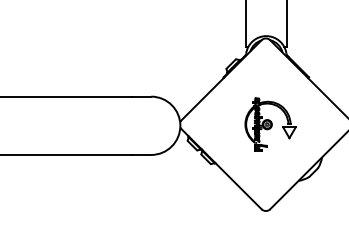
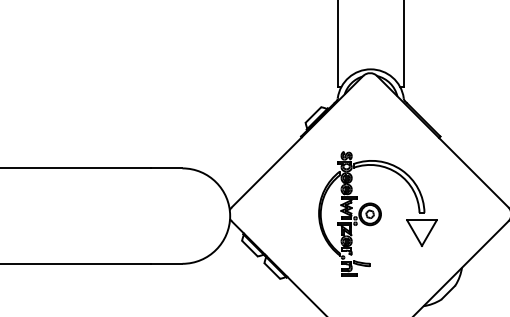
part: (270, 124) -> (377, 213), size x1.43

